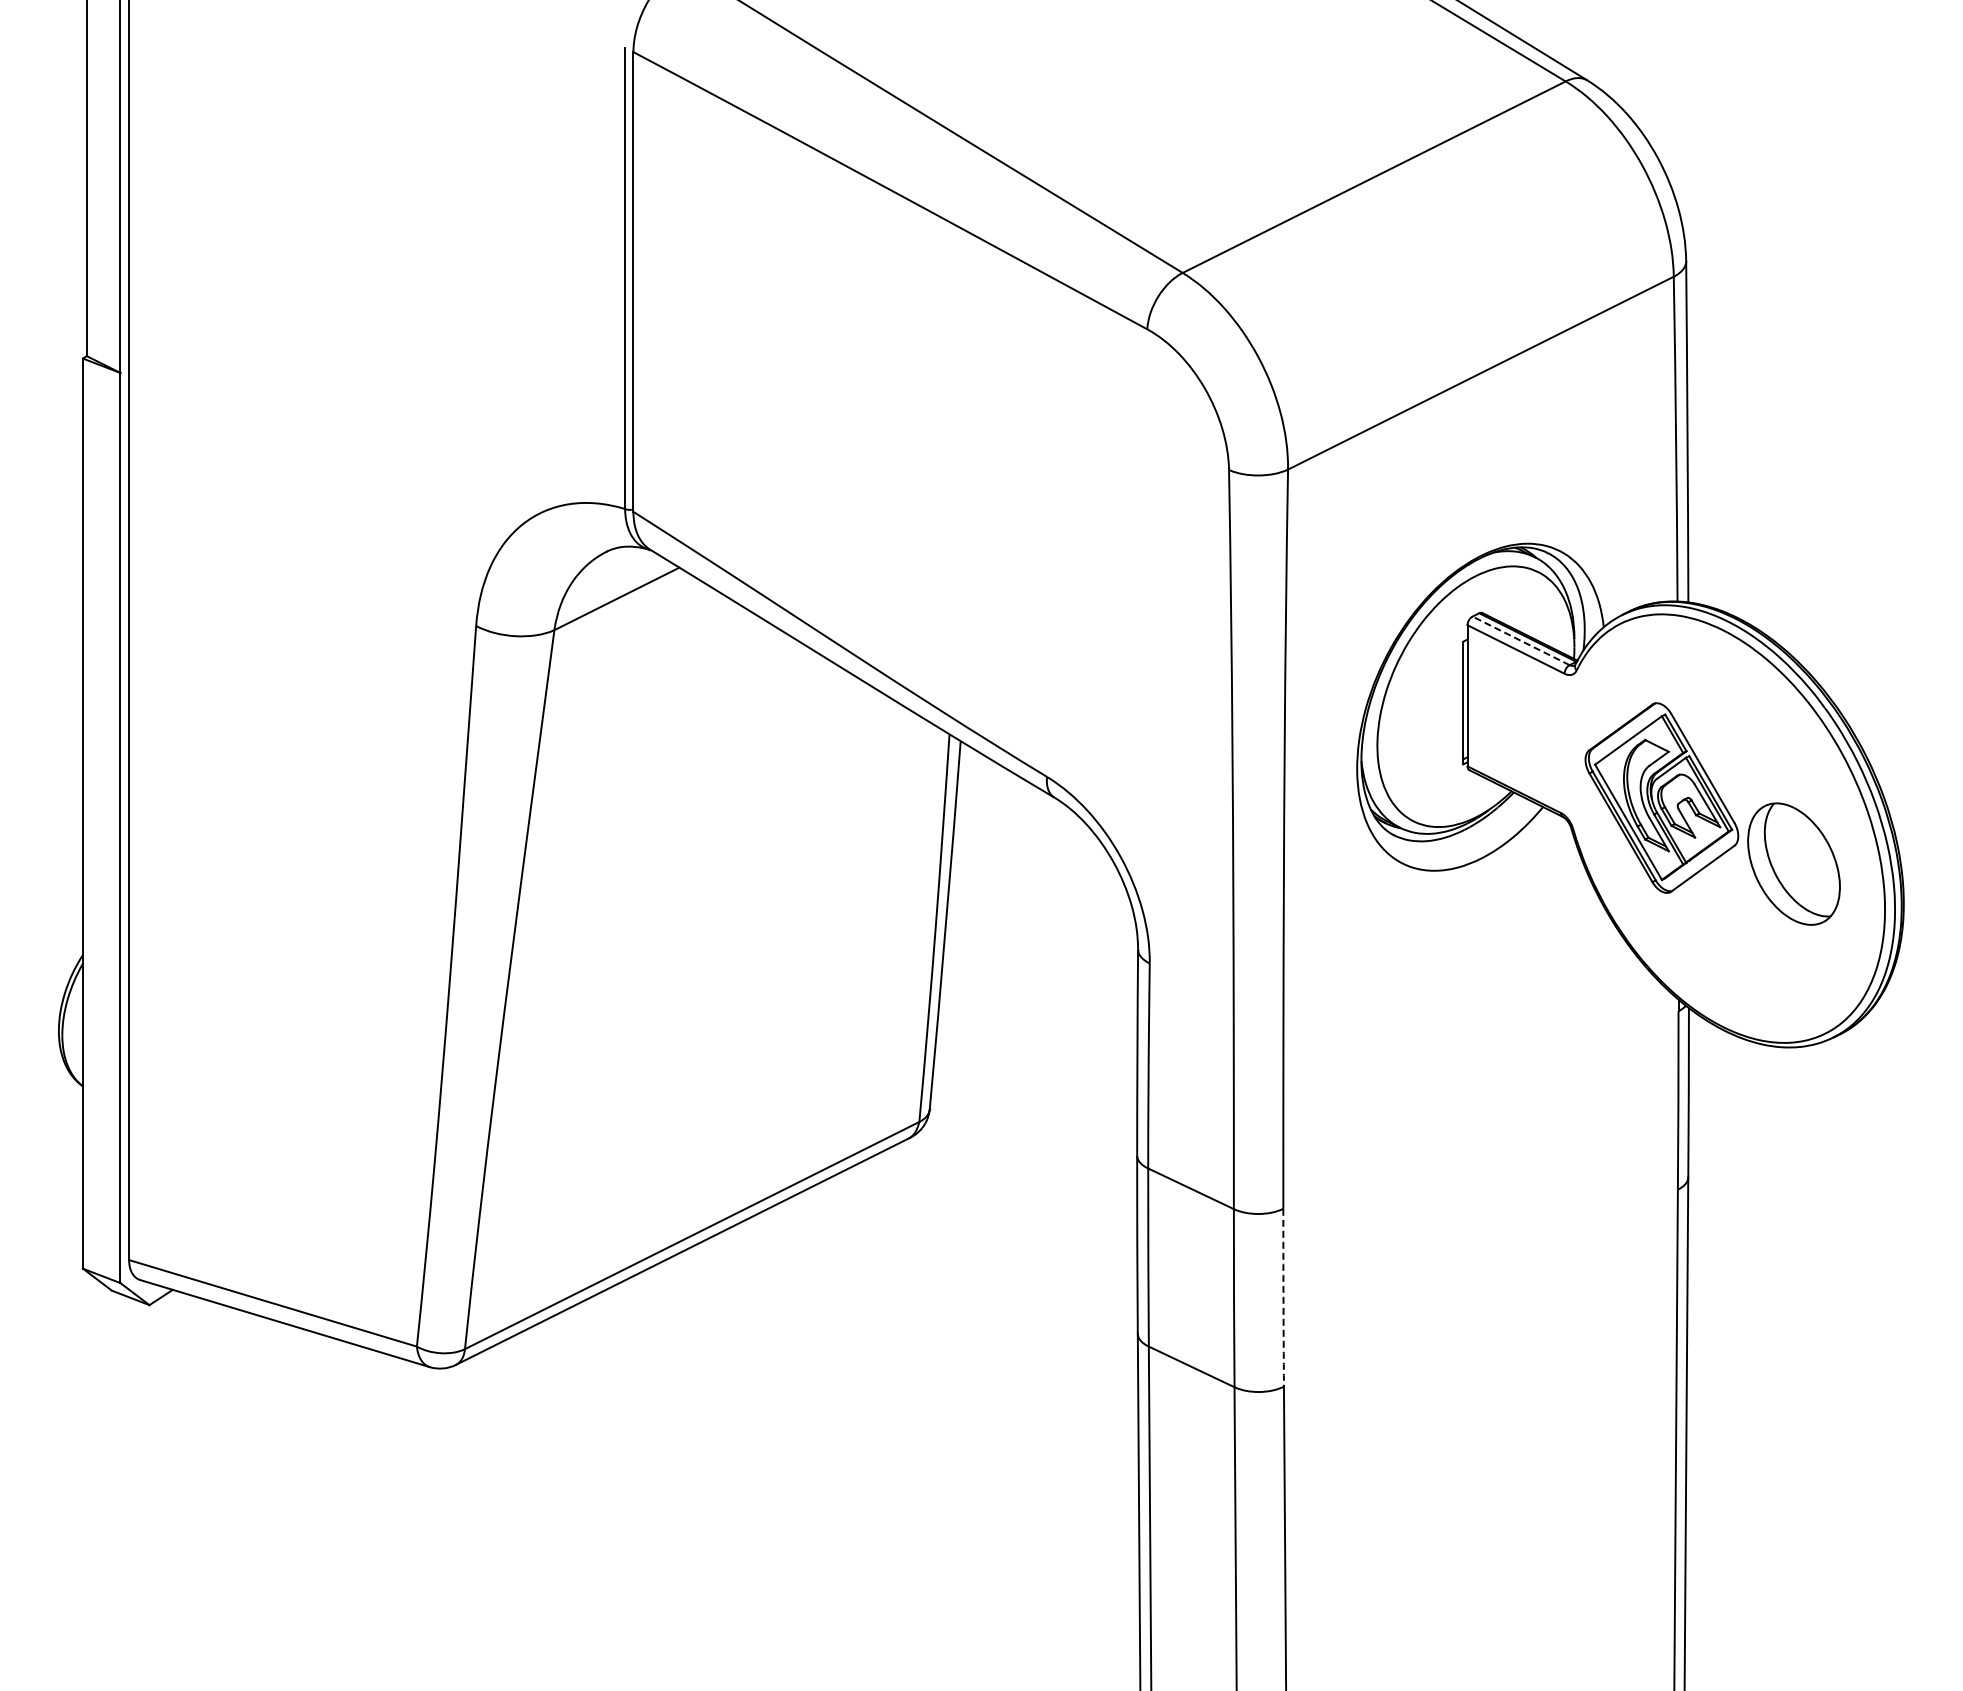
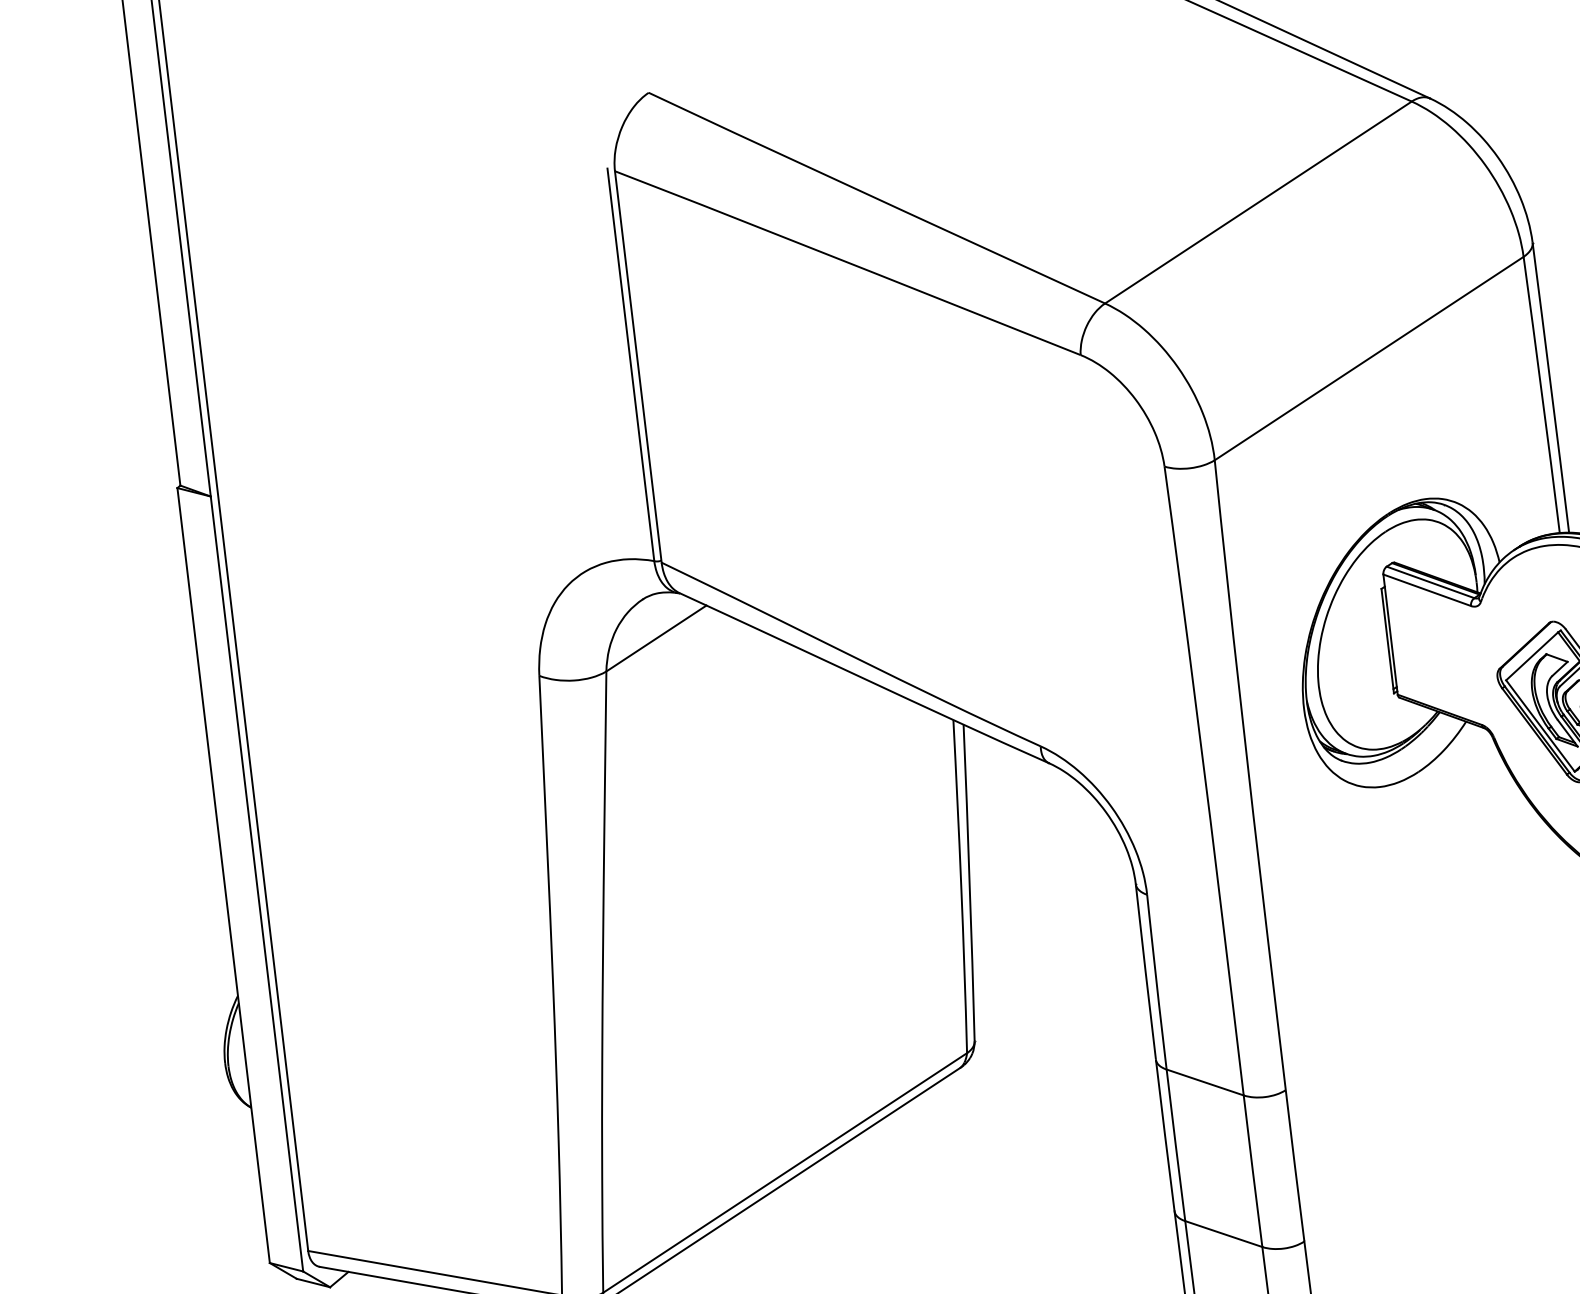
line: (1520, 640) -> (1430, 582), dashed -> solid
arc: (1283, 1297) -> (1294, 1165), dashed -> solid

